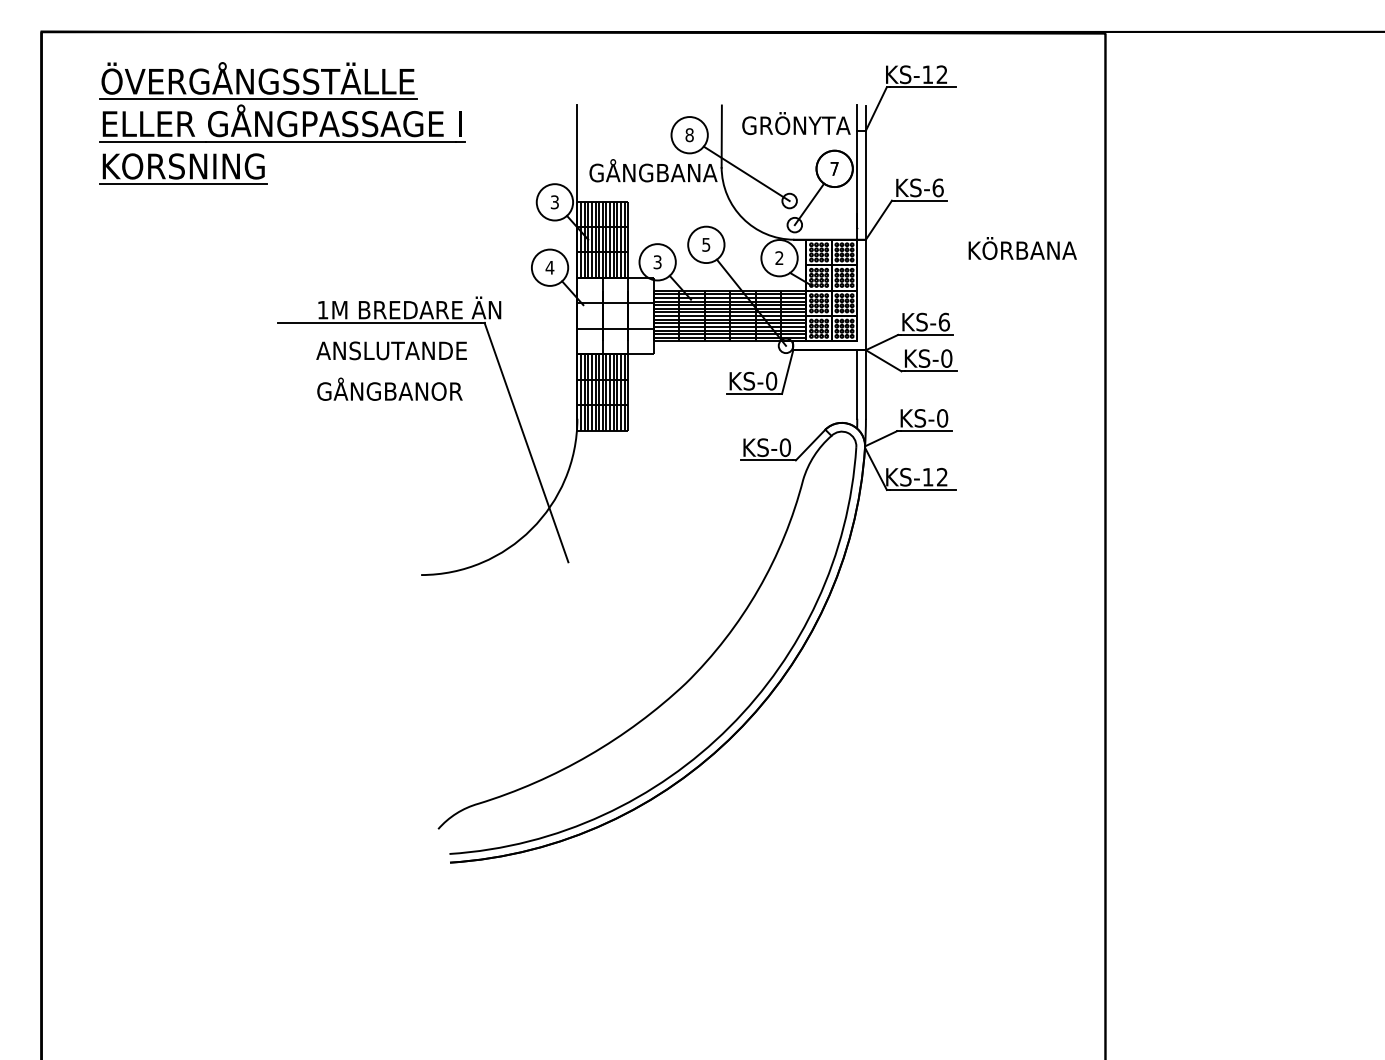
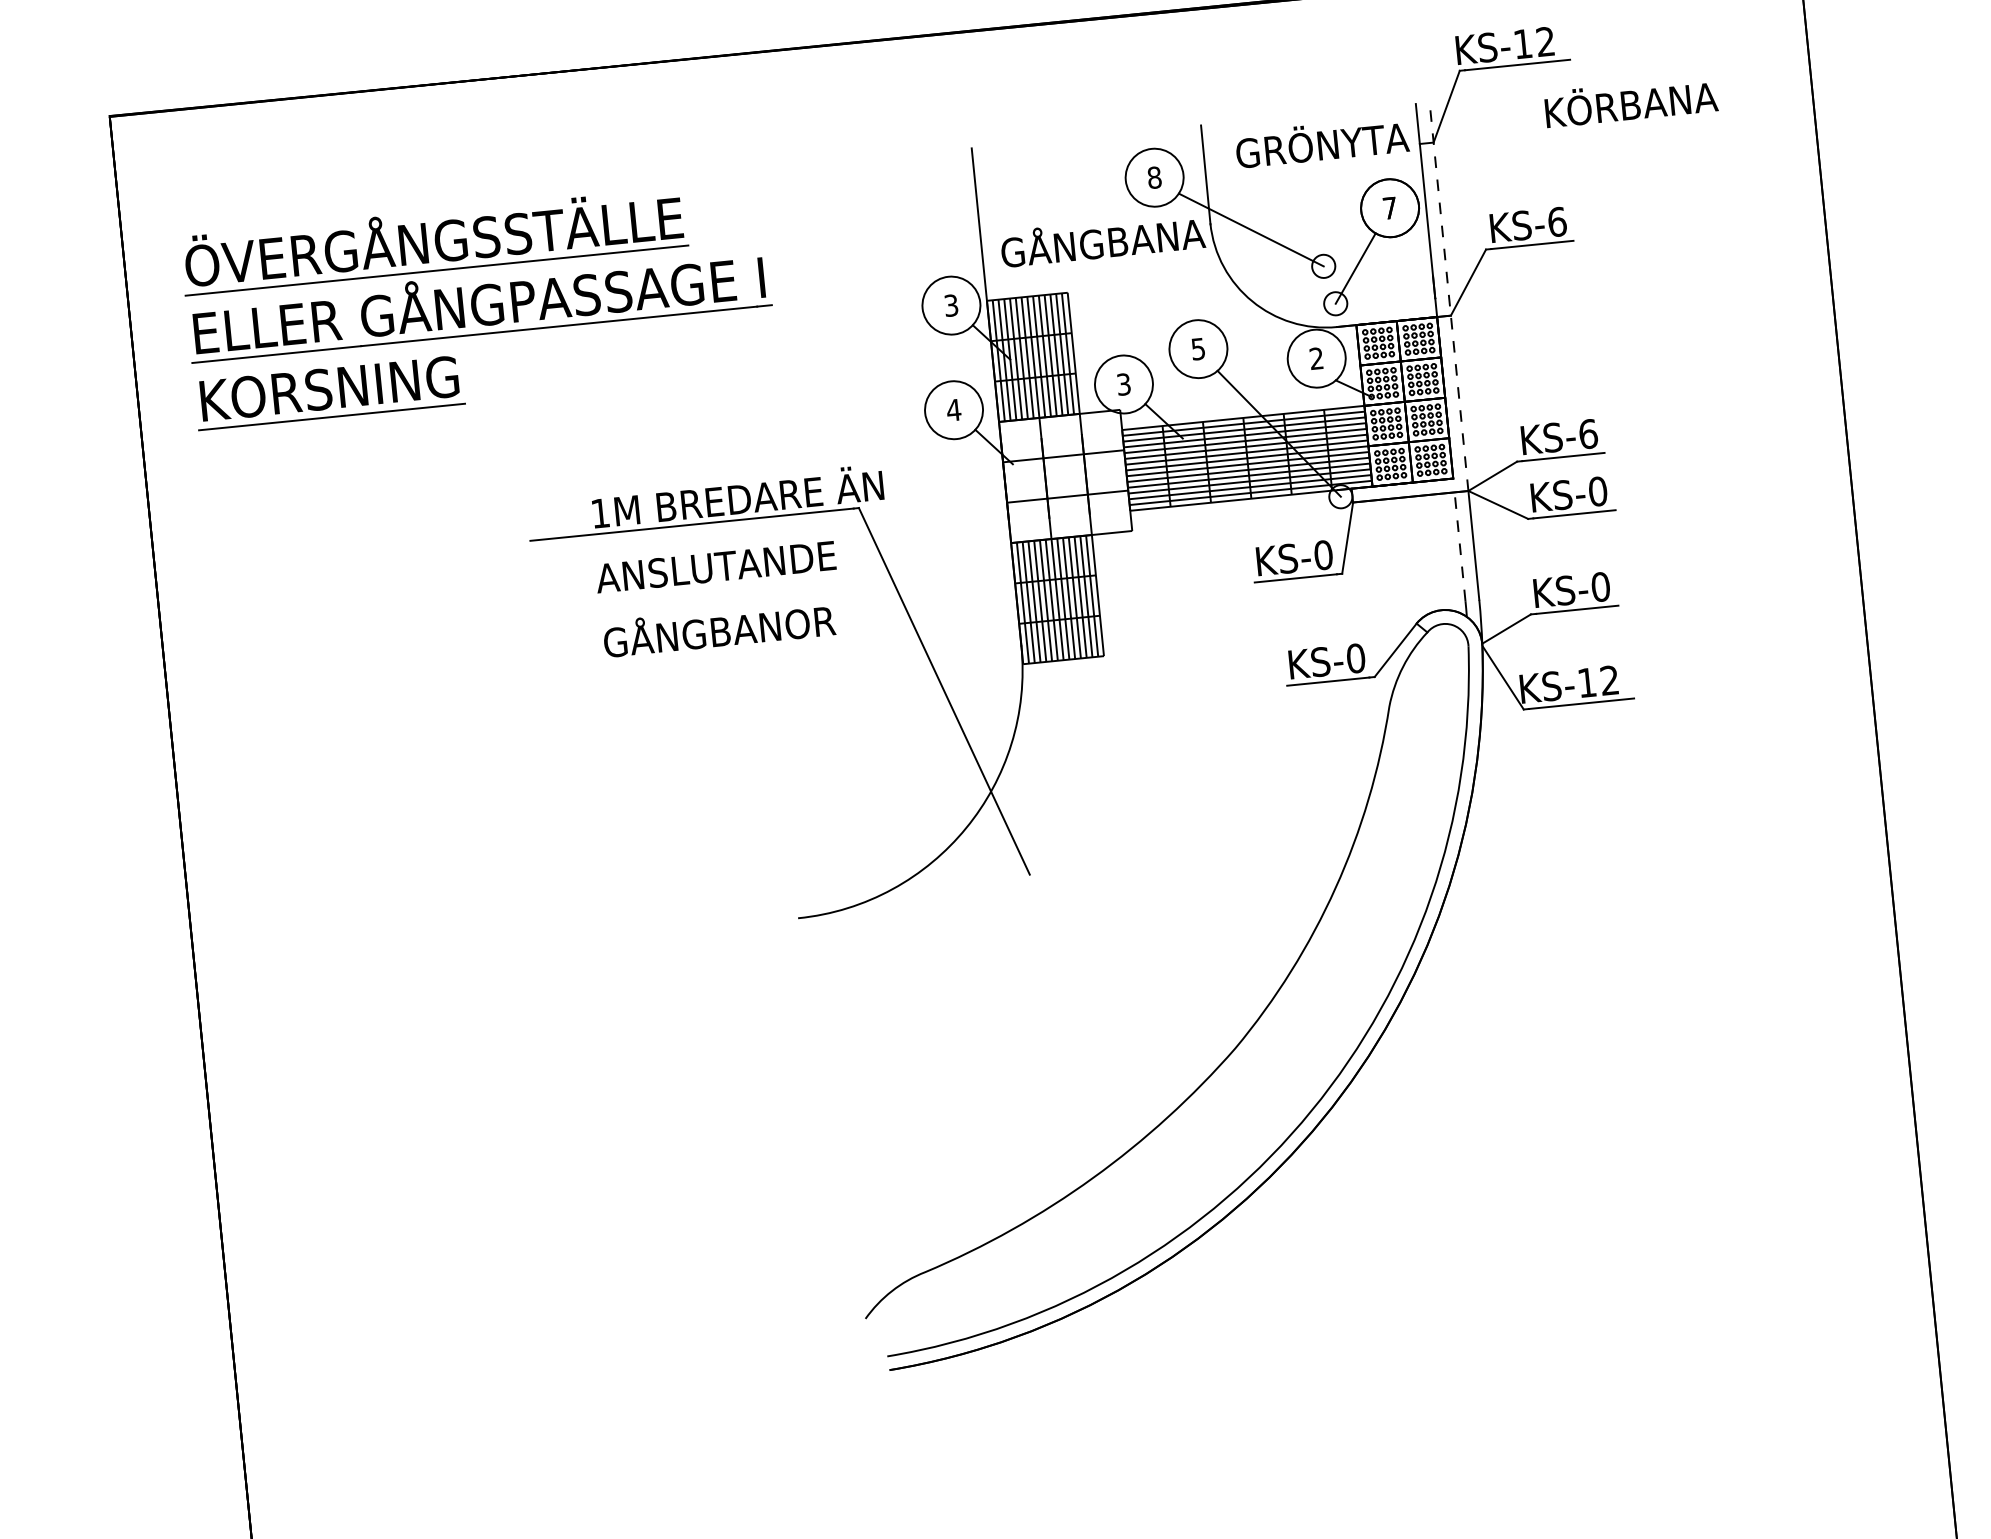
part: (282, 123) -> (479, 304), moved
line: (865, 227) -> (1448, 296), solid -> dashed
text: (1022, 248) -> (1630, 101), moved
line: (857, 384) -> (1460, 546), solid -> dashed

